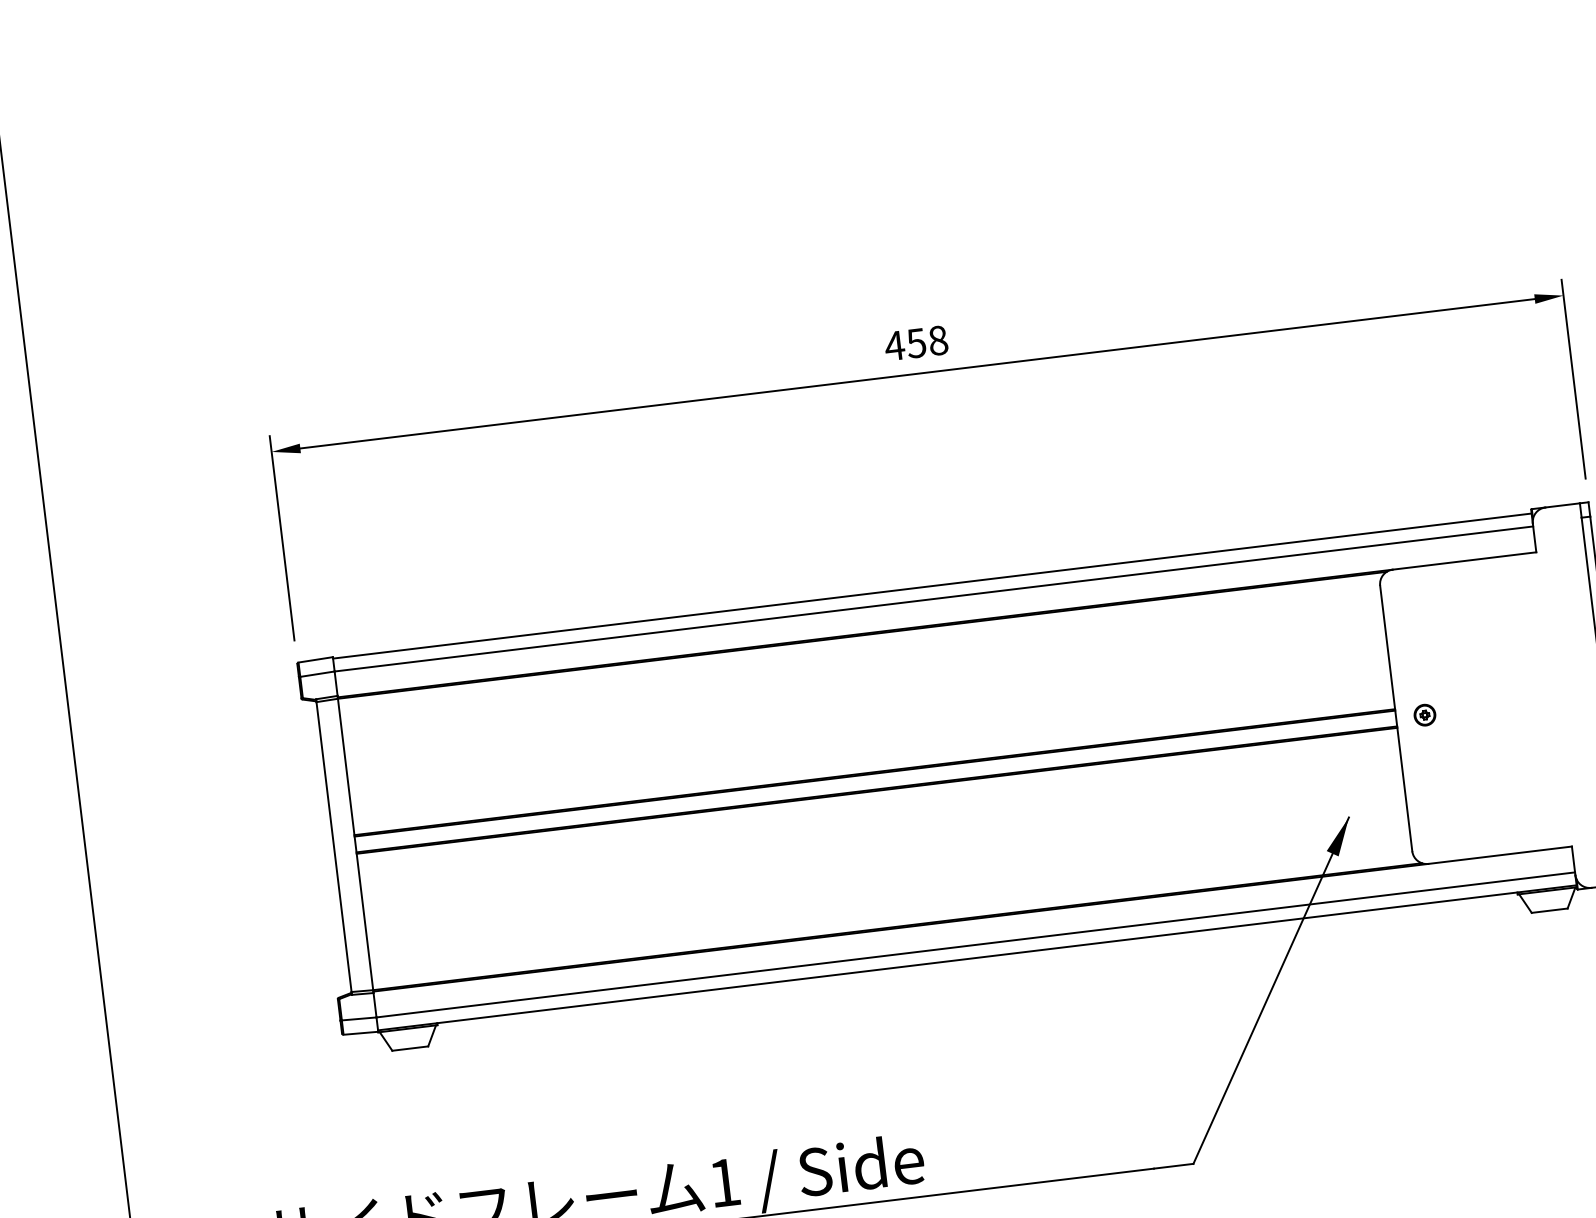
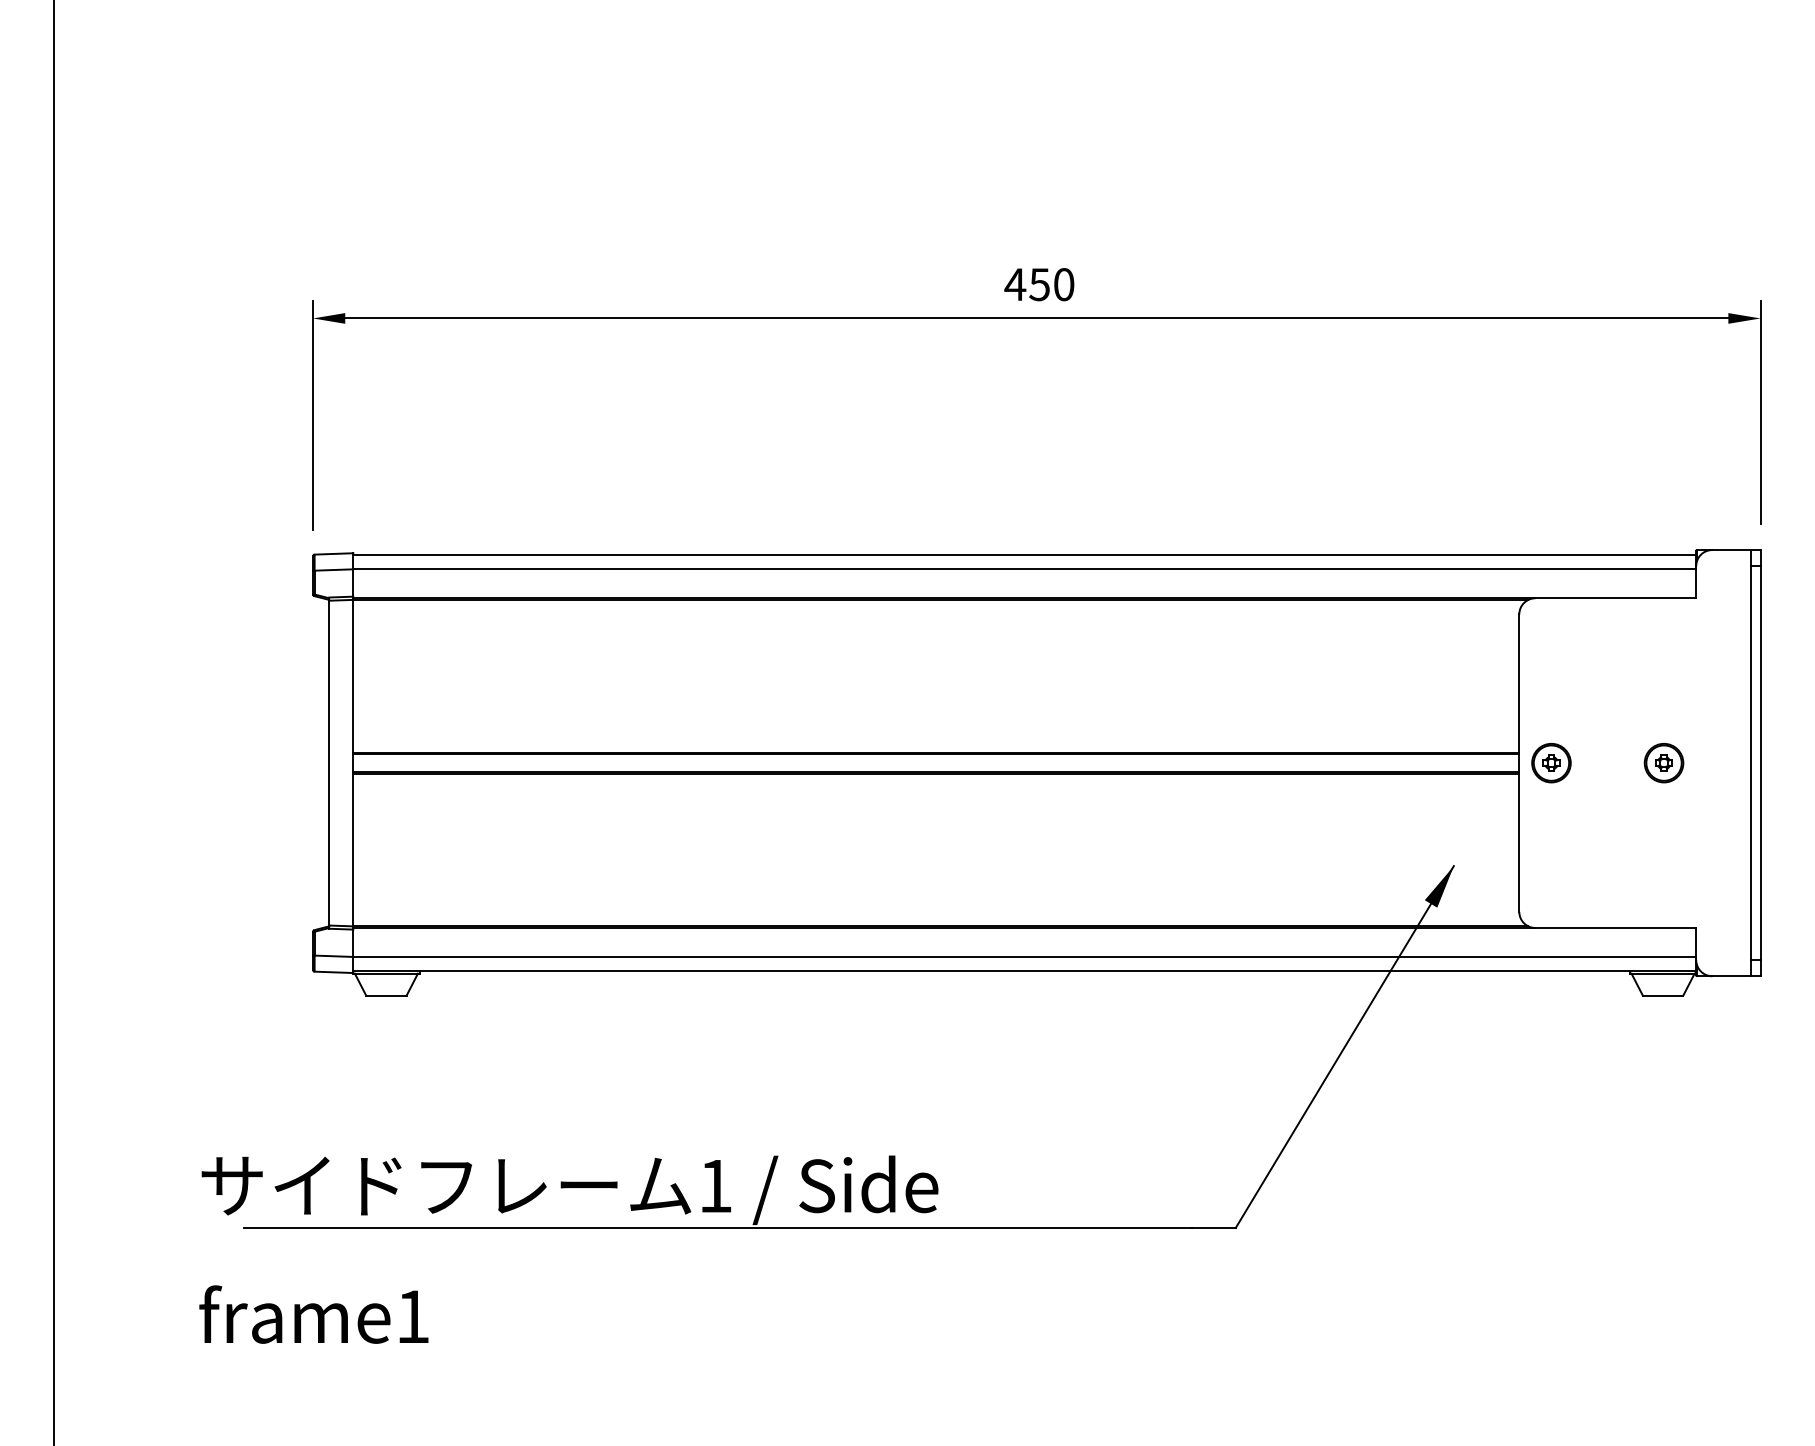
text: (938, 340) -> (1064, 284), 458 -> 450
part: (1524, 703) -> (1663, 763), added
part: (1425, 715) -> (1551, 763), size x1.67

